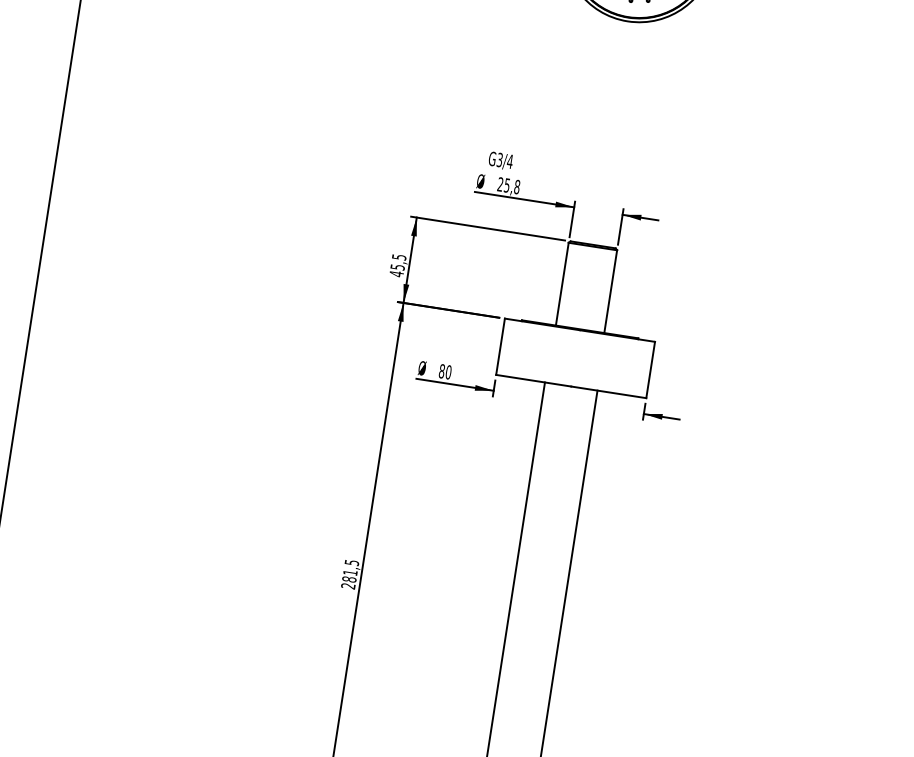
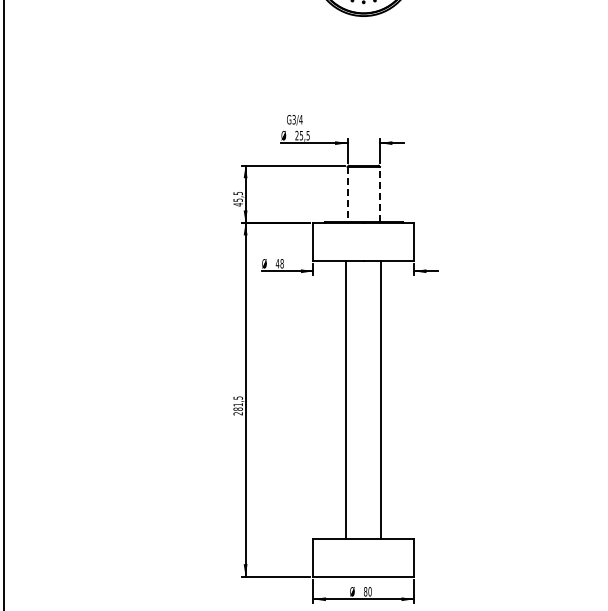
text: (516, 186) -> (307, 135), 25,8 -> 25,5
line: (562, 284) -> (347, 194), solid -> dashed
line: (610, 291) -> (379, 194), solid -> dashed
text: (444, 371) -> (279, 263), 80 -> 48

